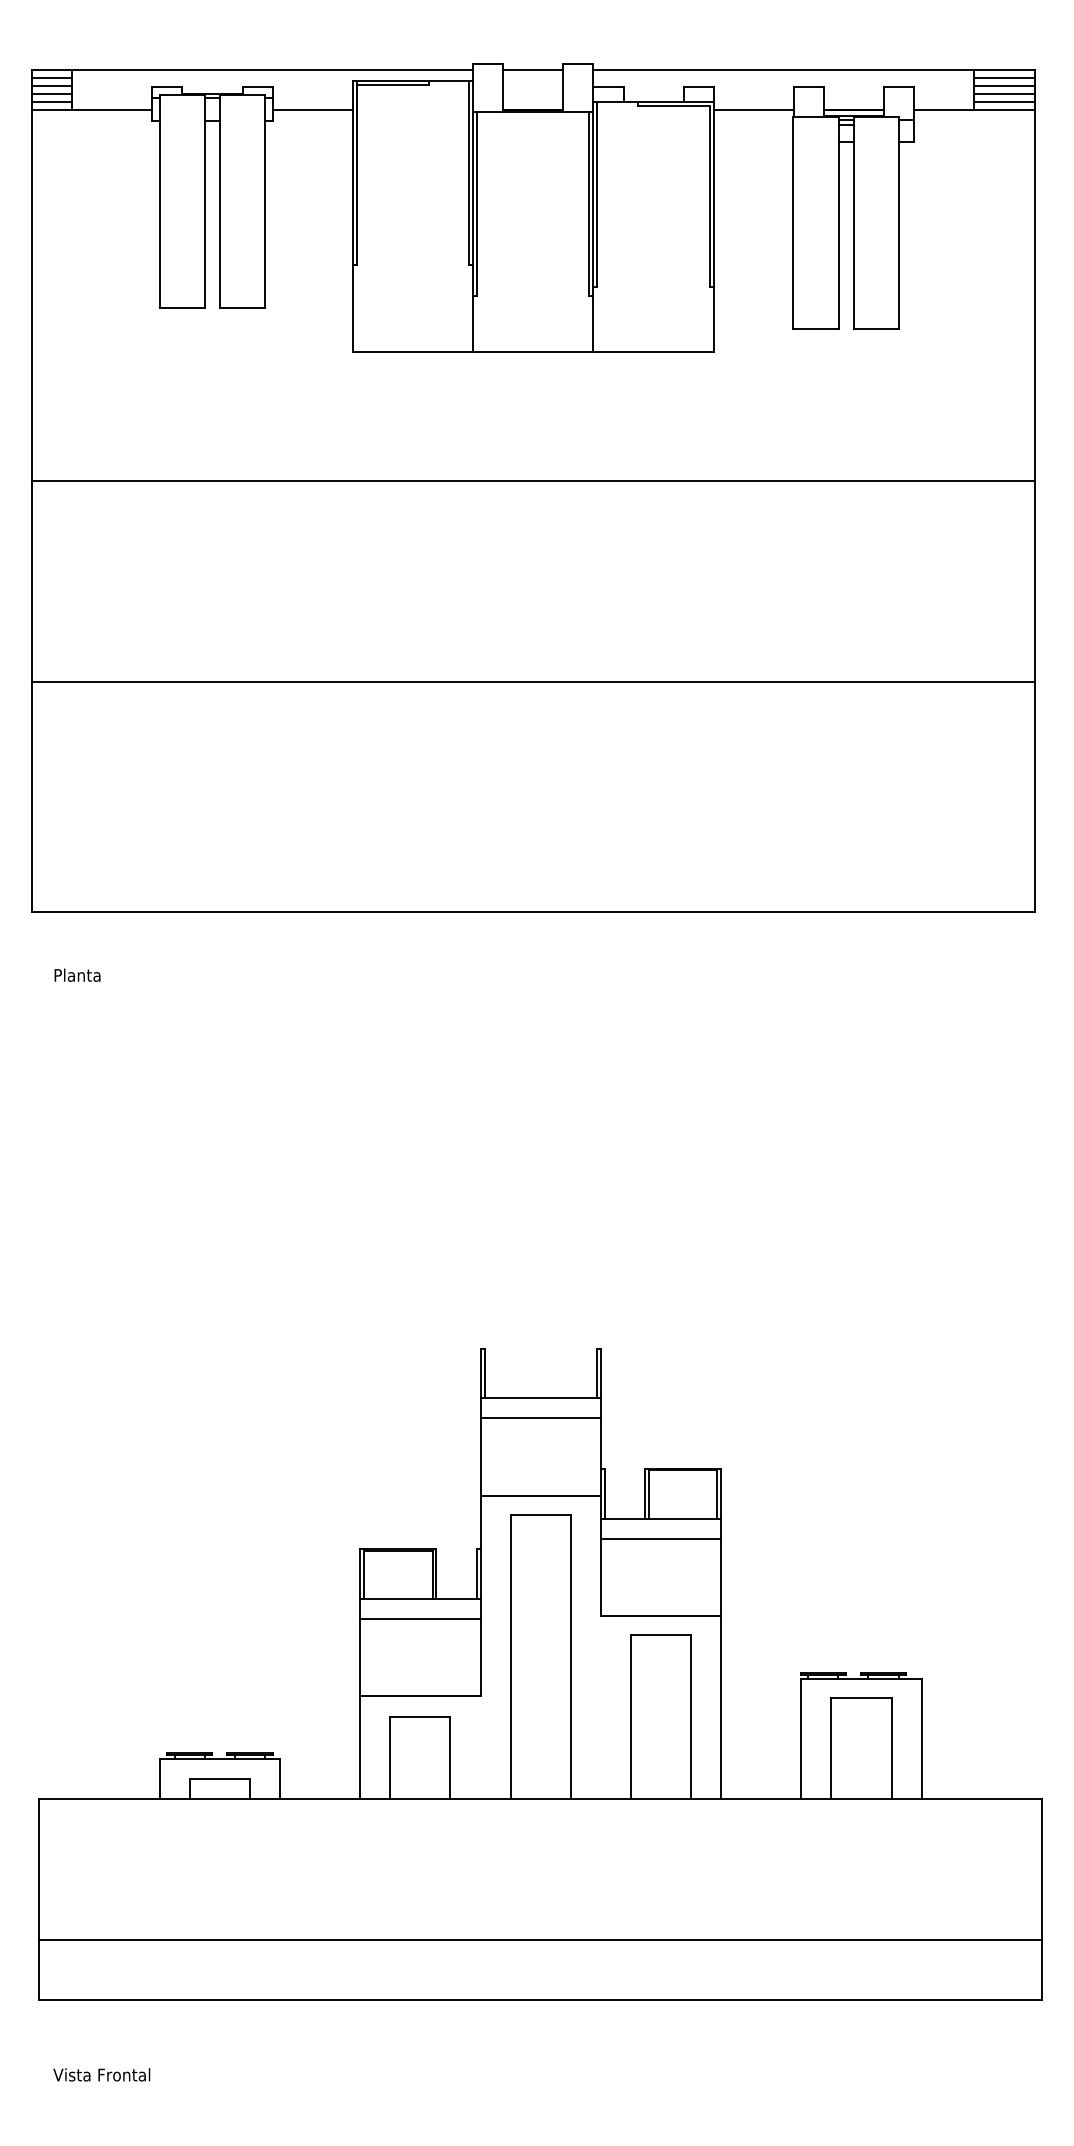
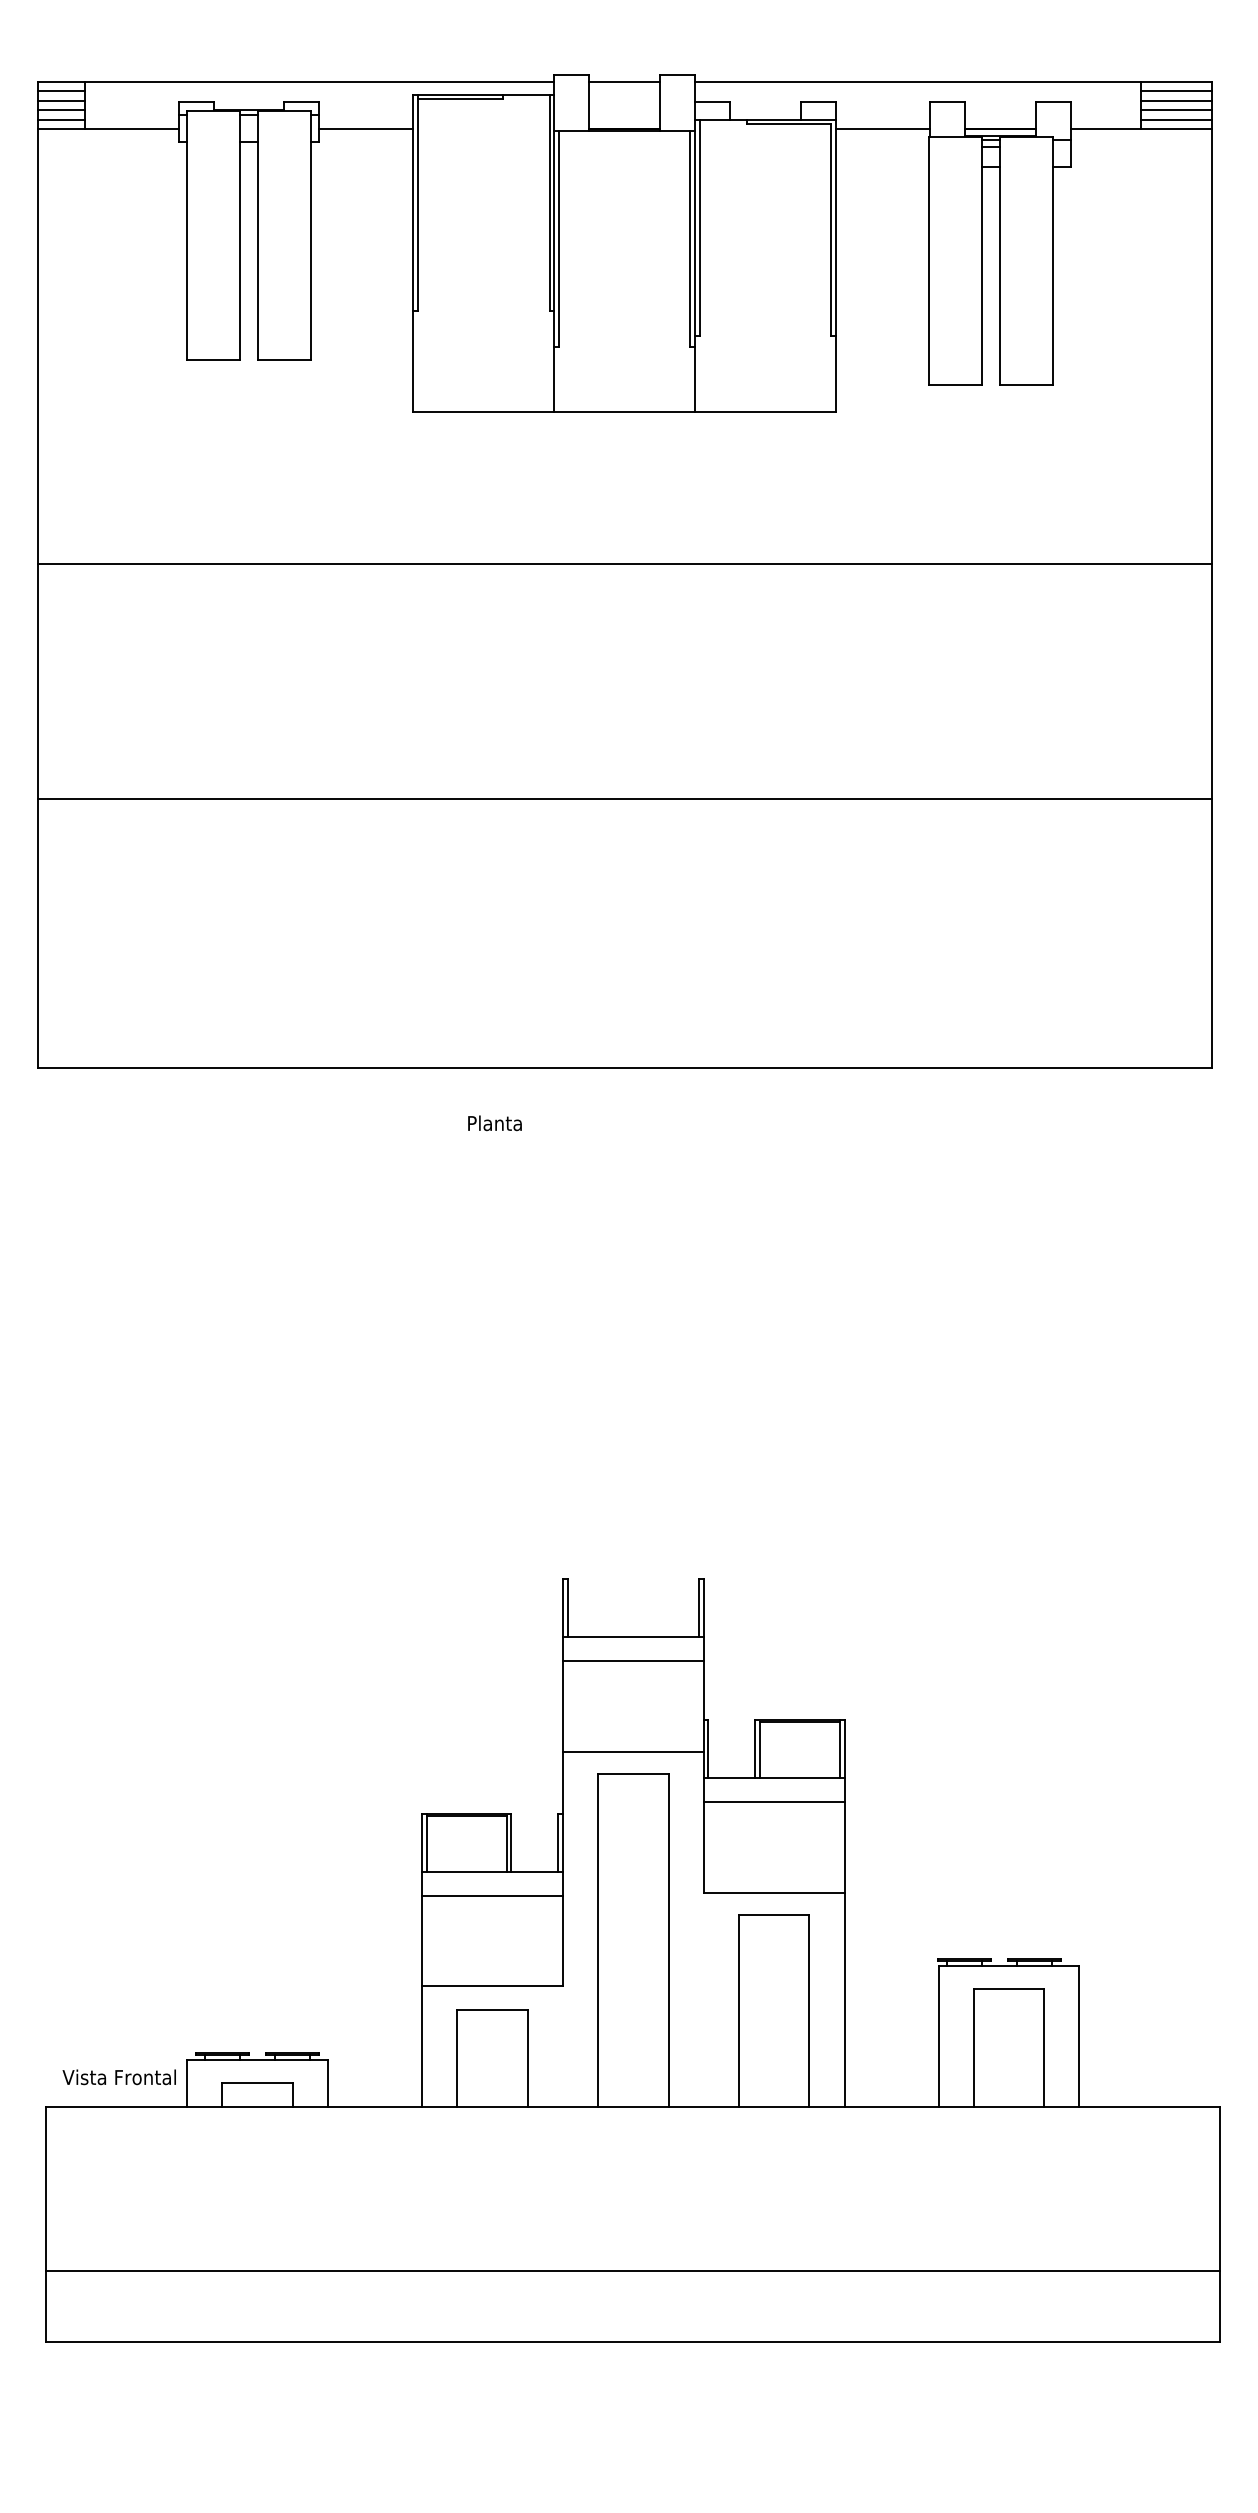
text: (77, 974) -> (494, 1122), moved
text: (101, 2074) -> (118, 2076), moved

